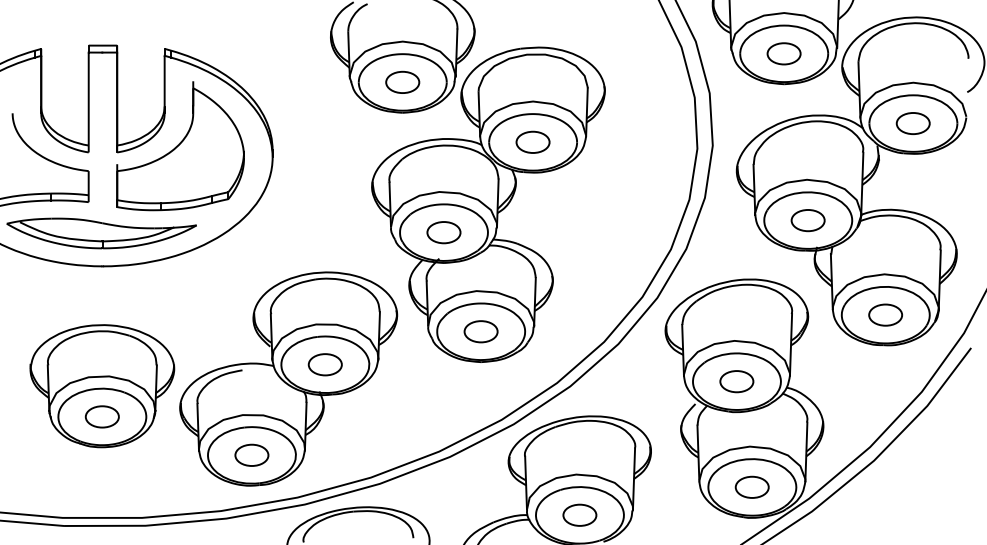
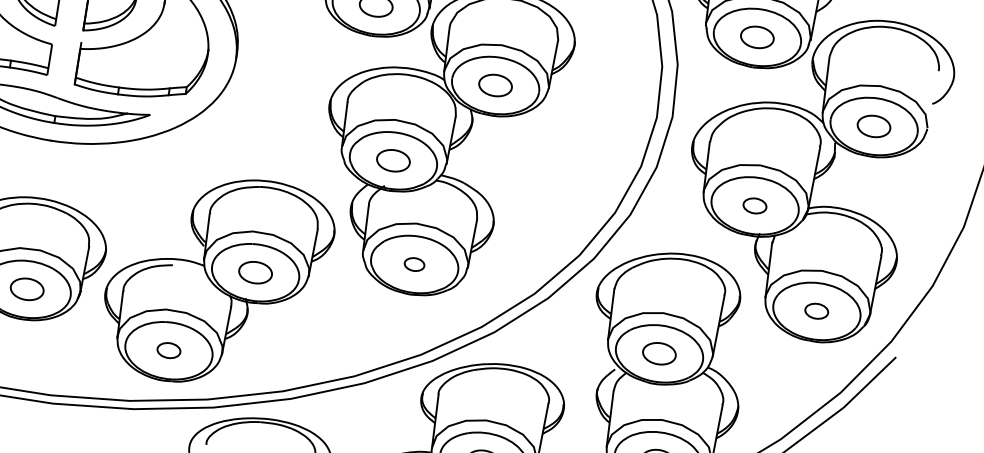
part: (807, 220) -> (754, 205), size x0.7
part: (885, 314) -> (816, 310), size x0.7
part: (480, 331) -> (414, 264), size x0.6
part: (251, 454) -> (168, 349), size x0.7

